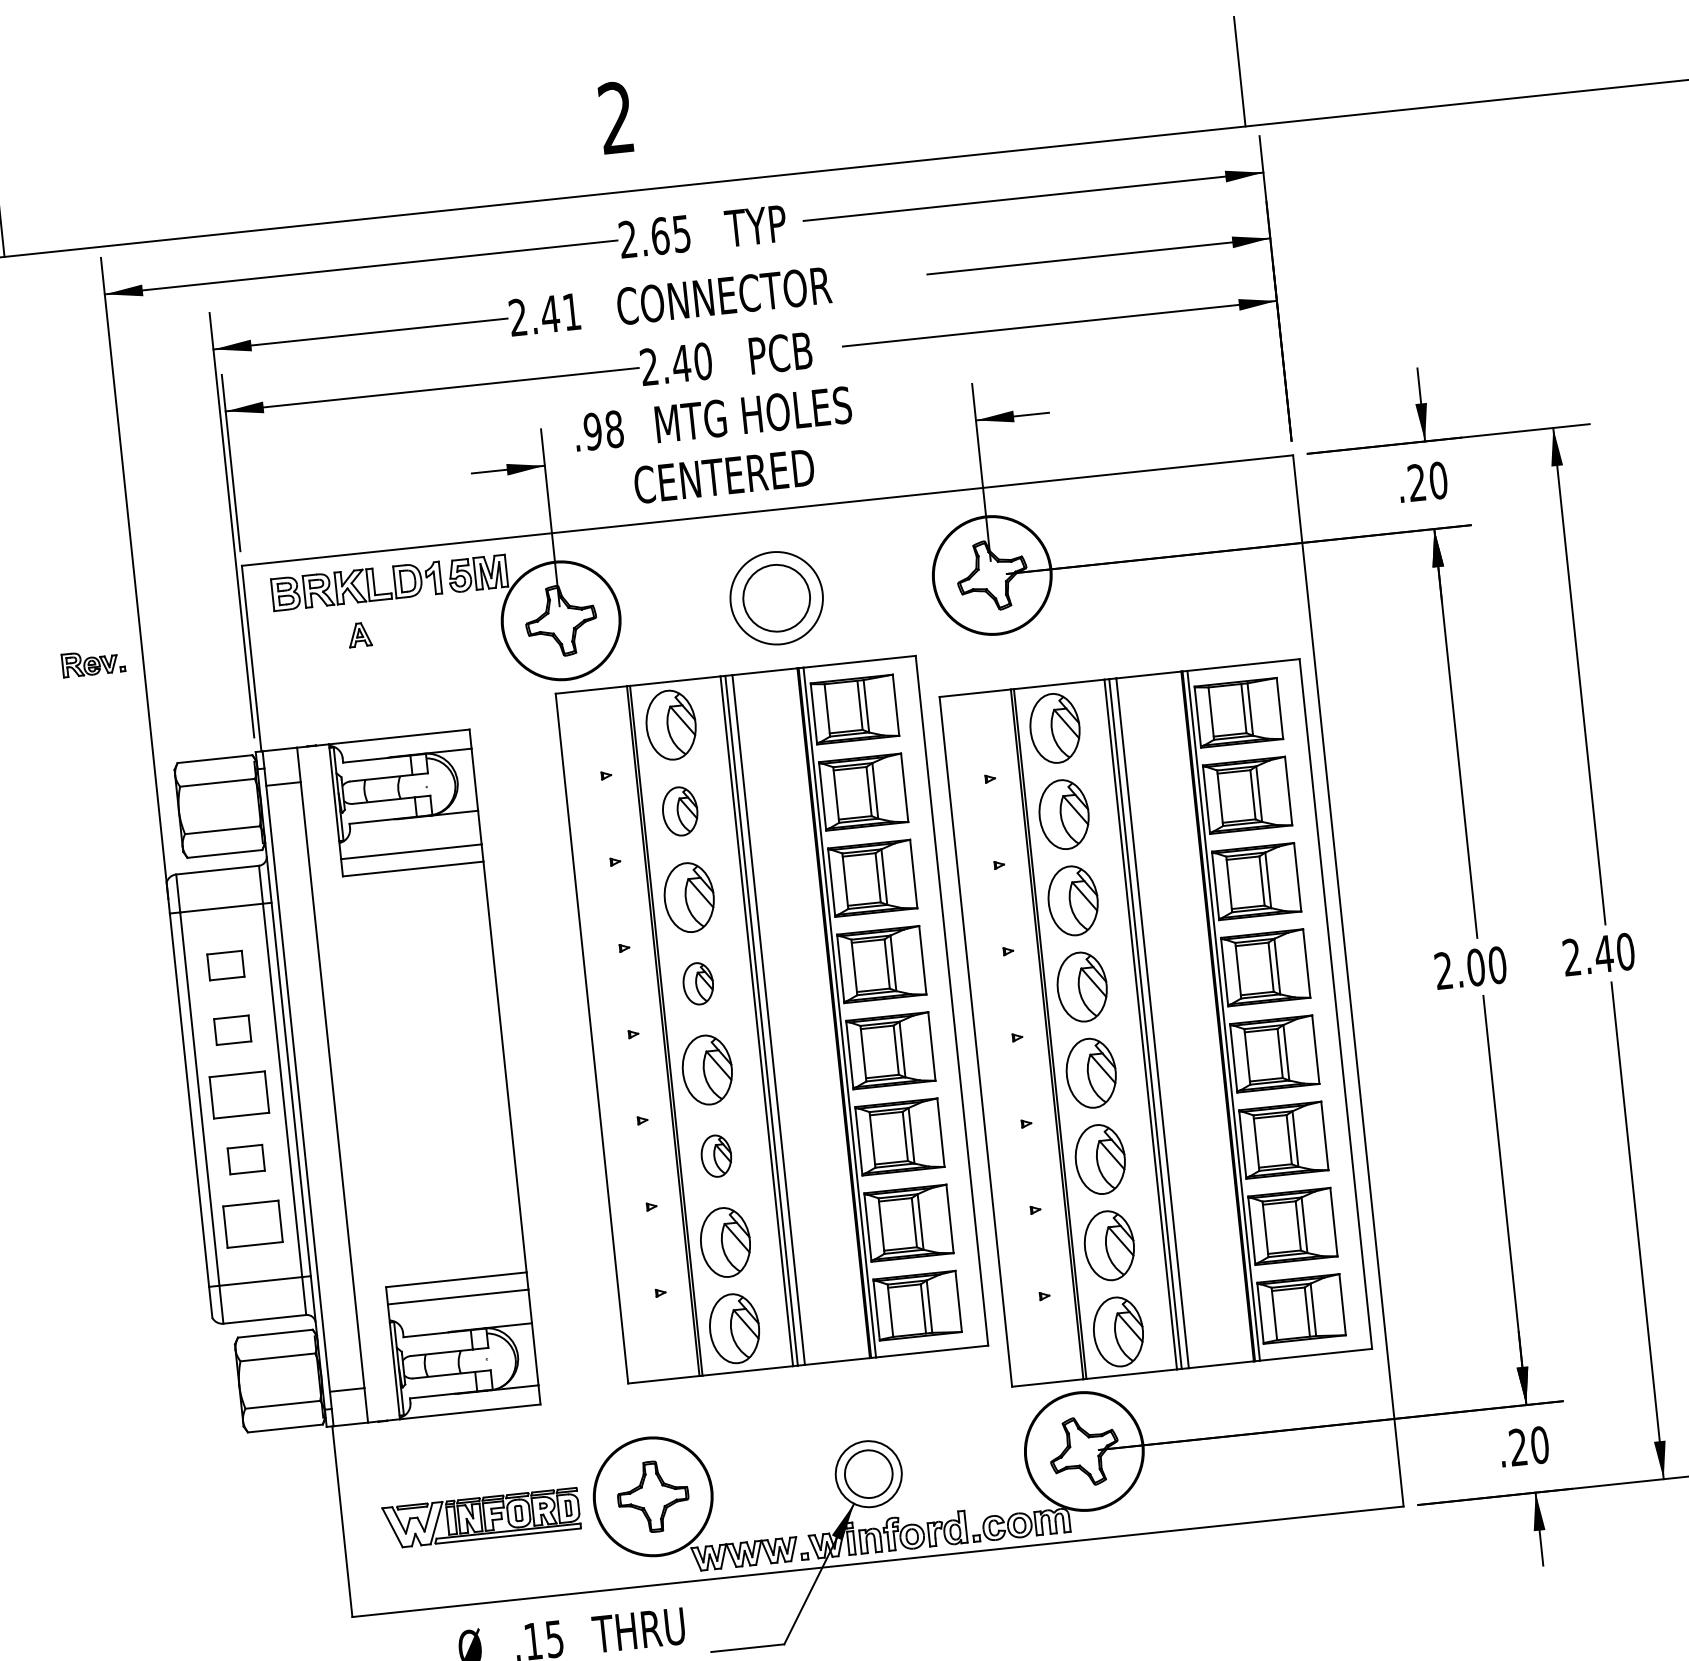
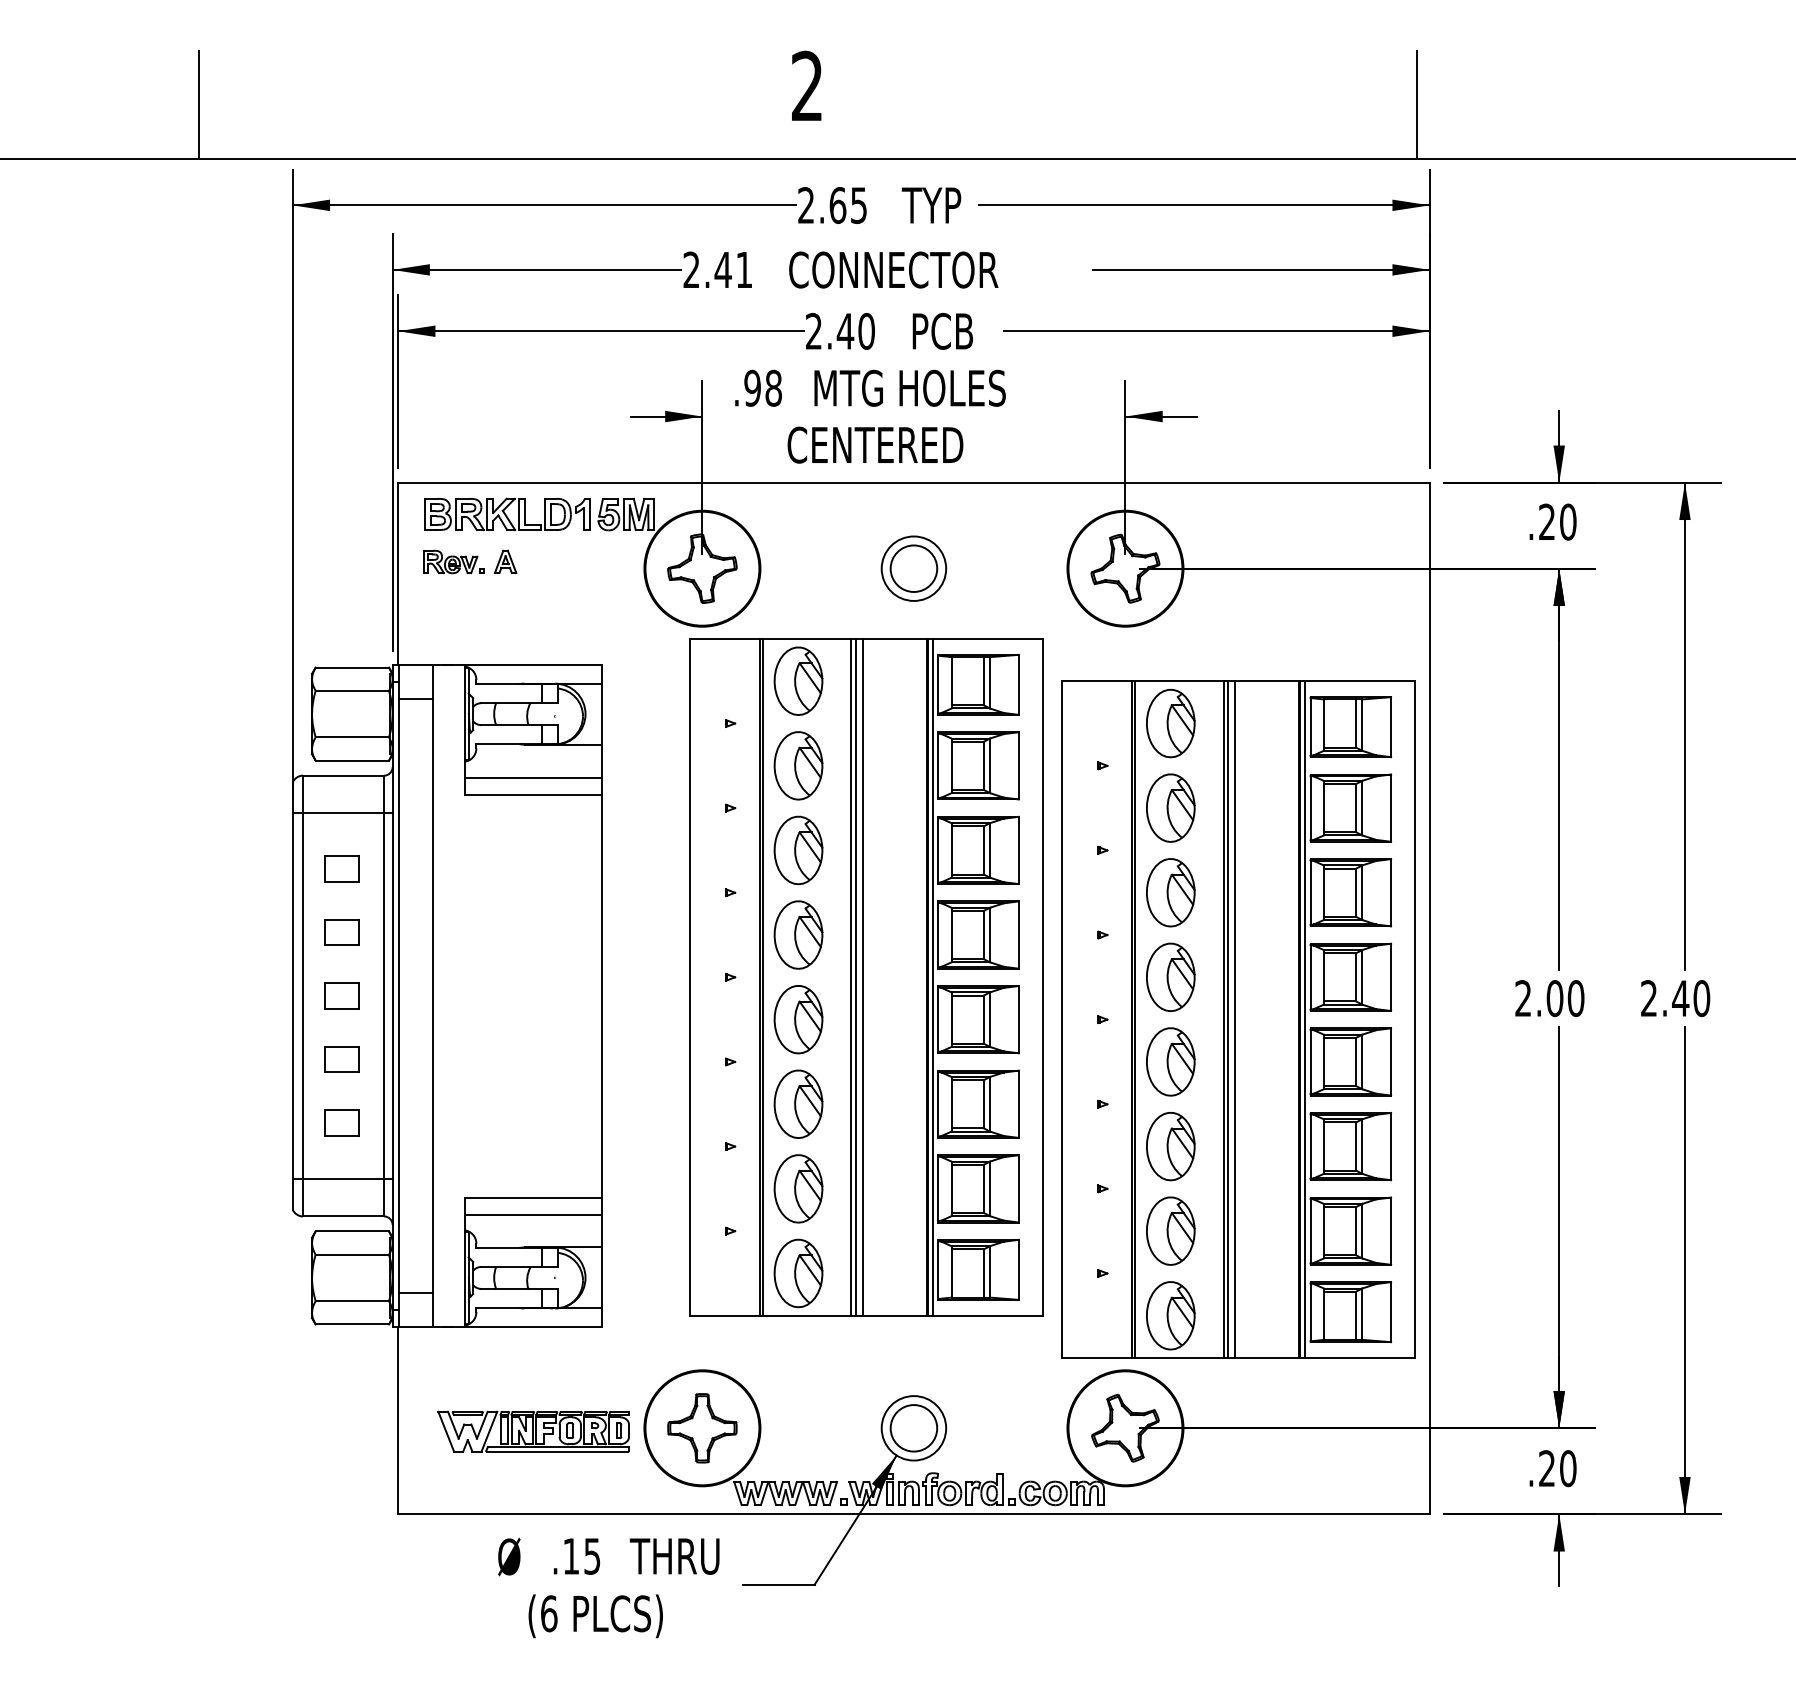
part: (776, 597) -> (913, 568), size x0.71
part: (92, 662) -> (453, 561), moved
part: (680, 811) -> (798, 765), size x1.43
part: (698, 983) -> (798, 934), size x1.67
part: (239, 1094) -> (341, 995), size x0.62
part: (716, 1155) -> (798, 1103), size x1.67
part: (252, 1223) -> (341, 1122), size x0.62

